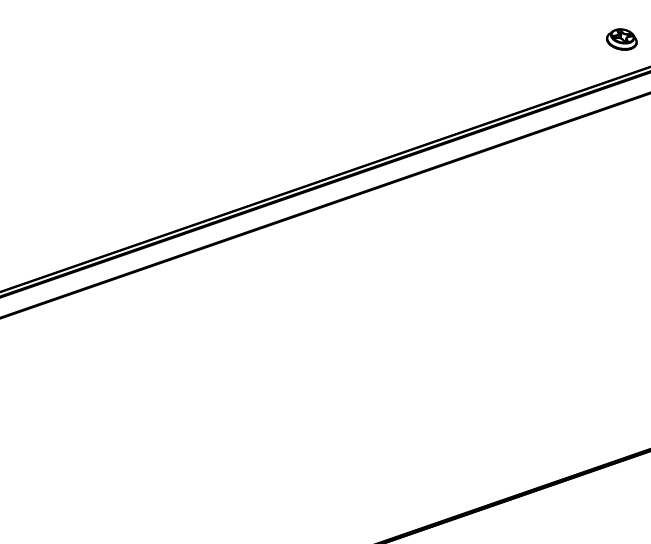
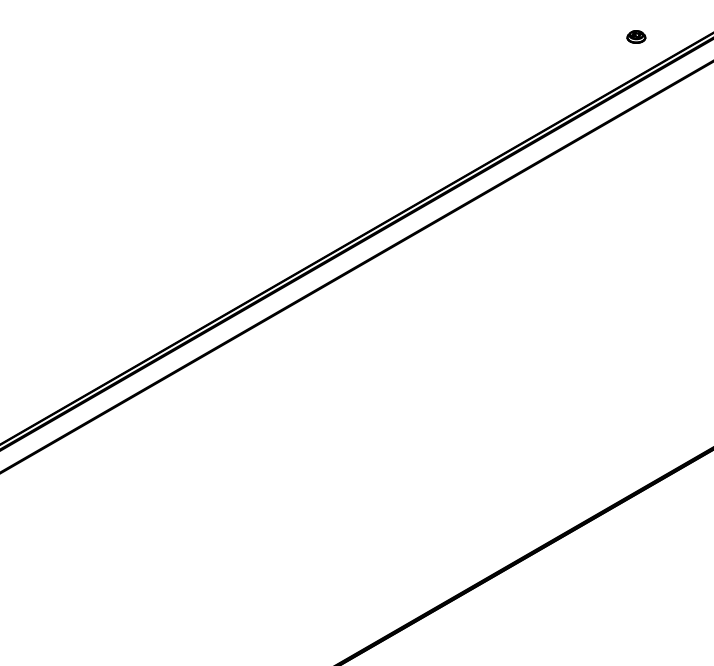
part: (622, 39) -> (636, 36), size x0.6

